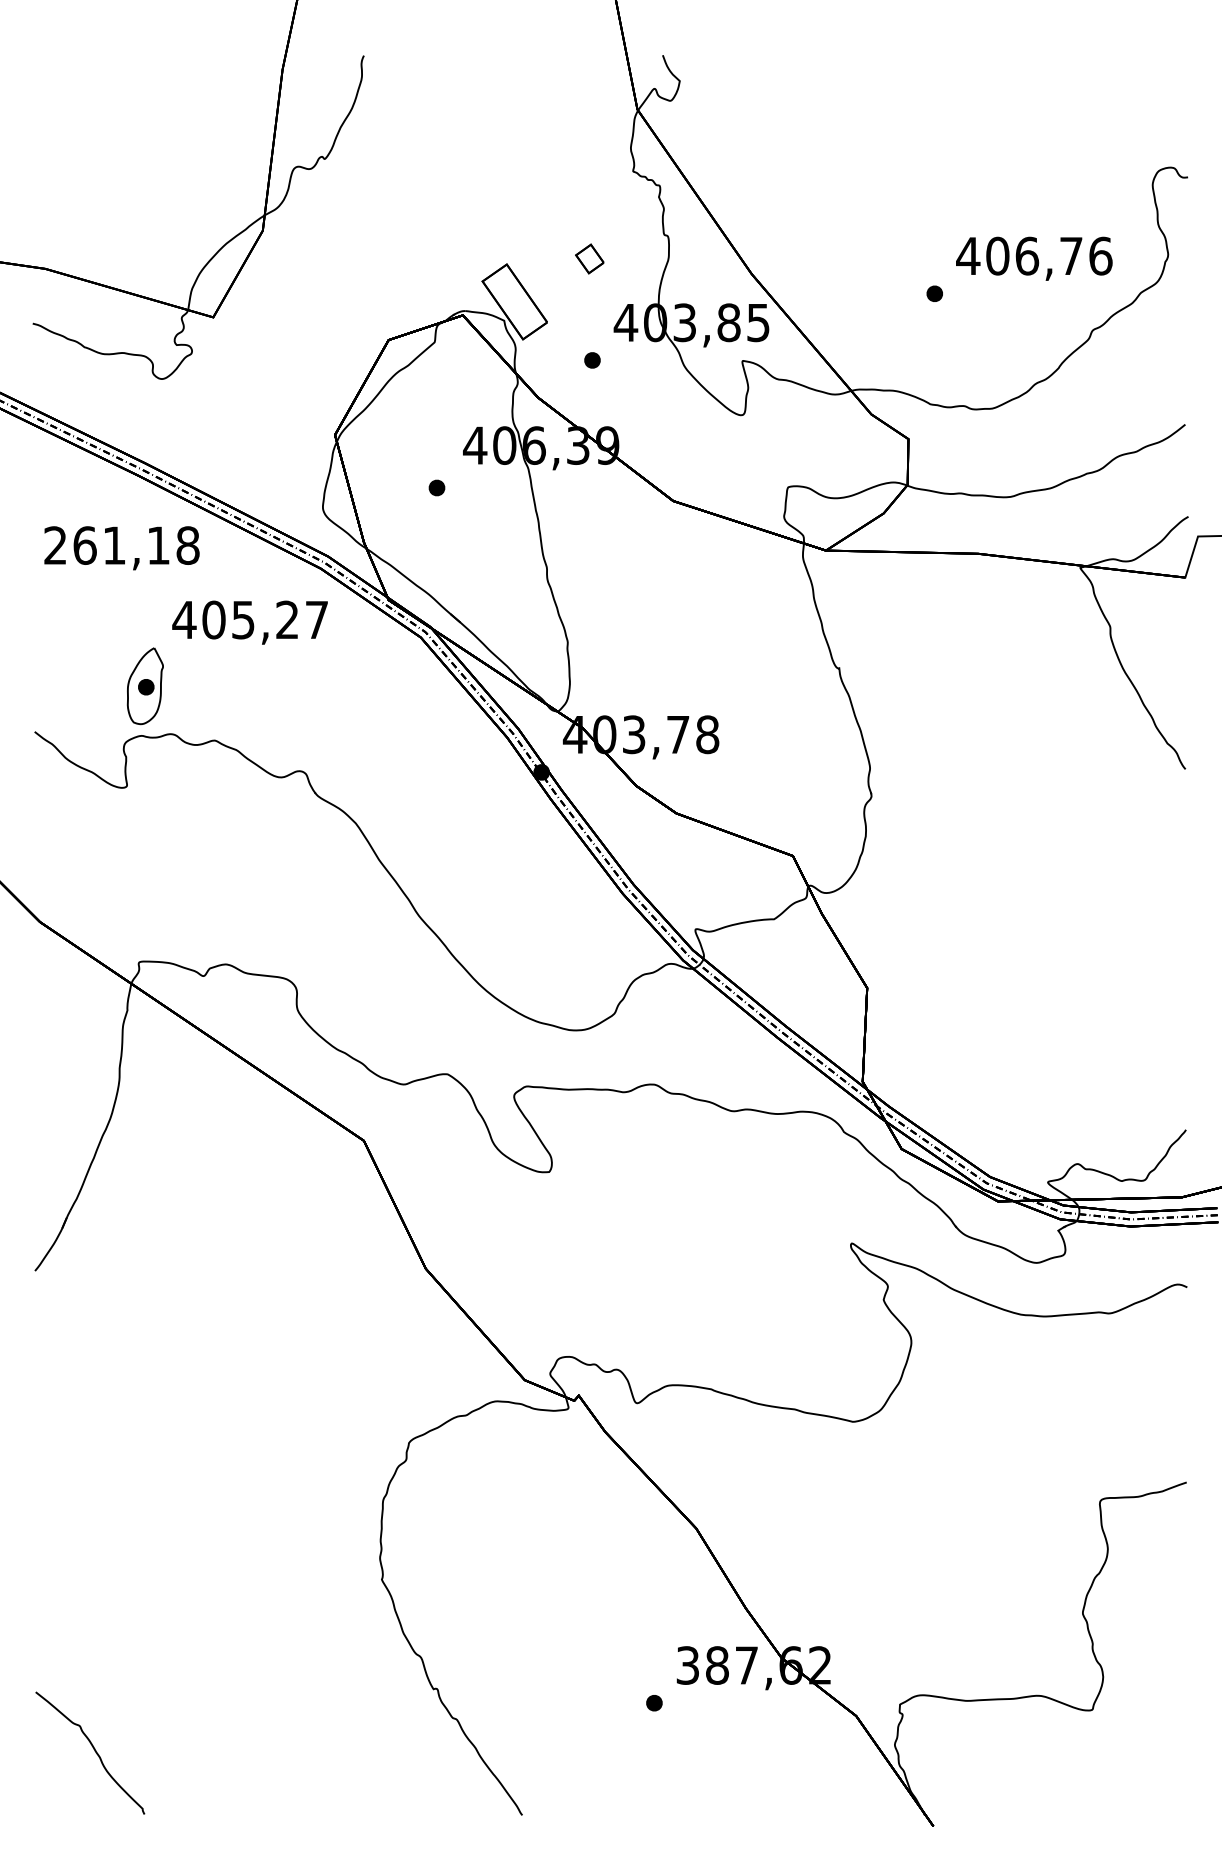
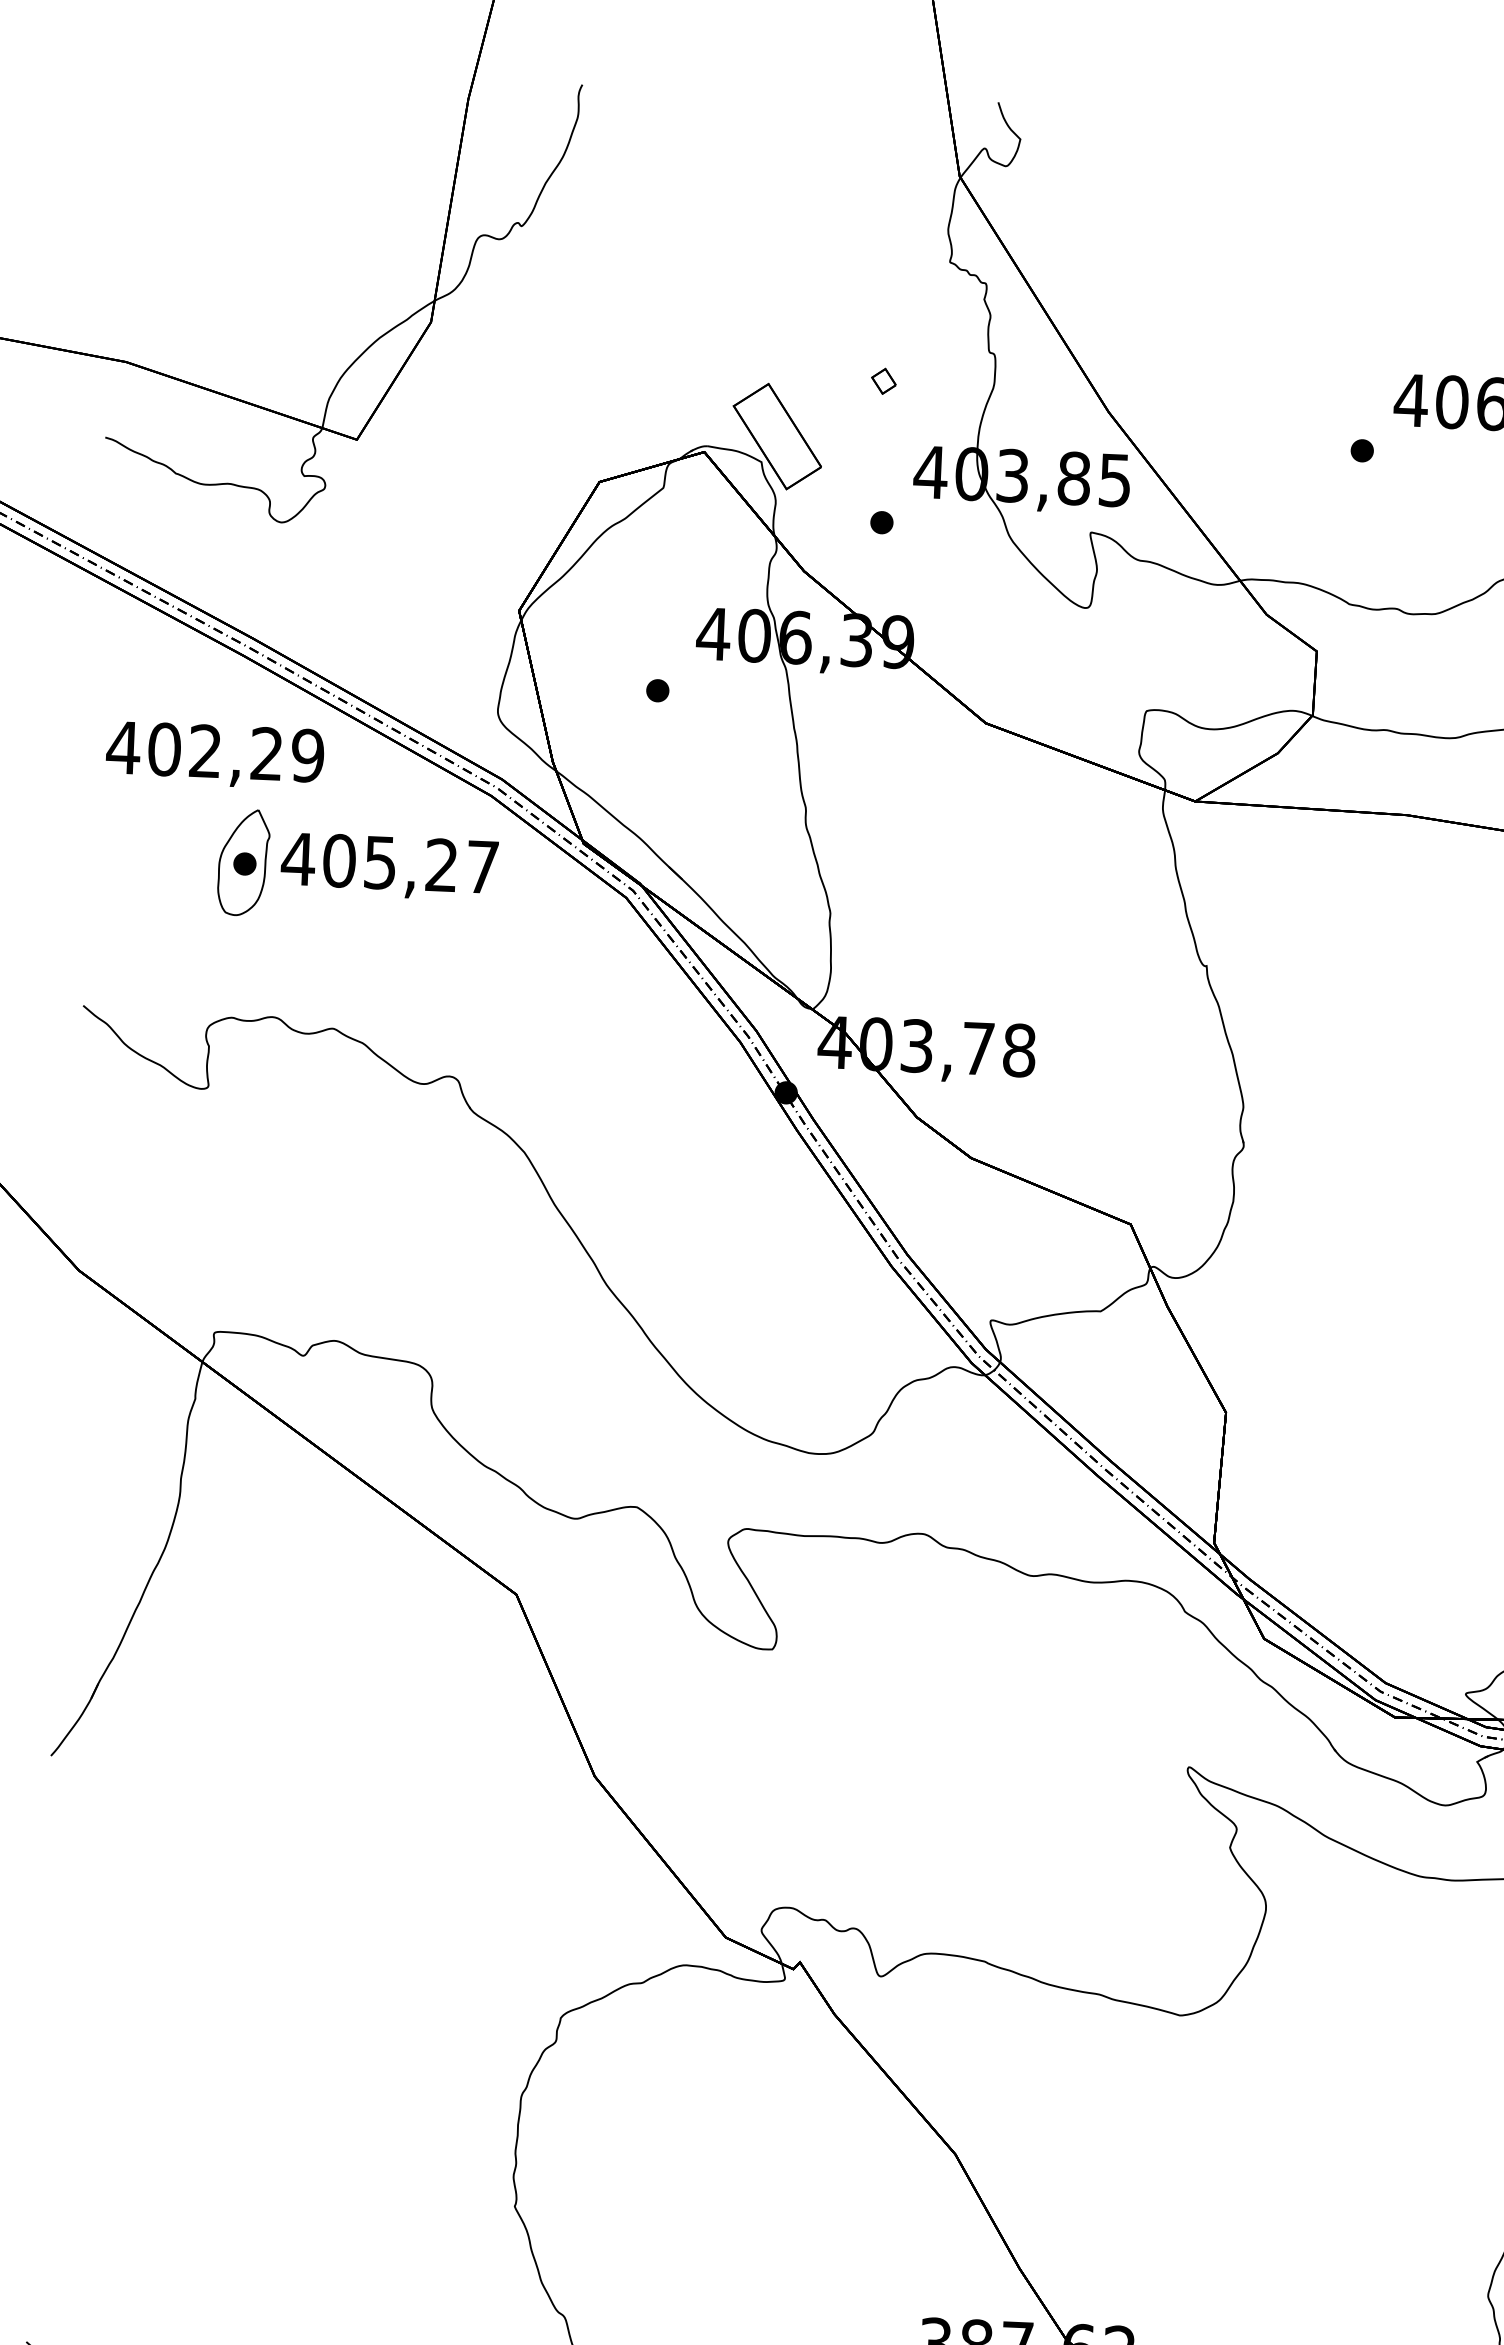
part: (588, 258) -> (882, 380), size x0.62
text: (121, 545) -> (215, 751), 261,18 -> 402,29
part: (144, 686) -> (242, 862), moved

